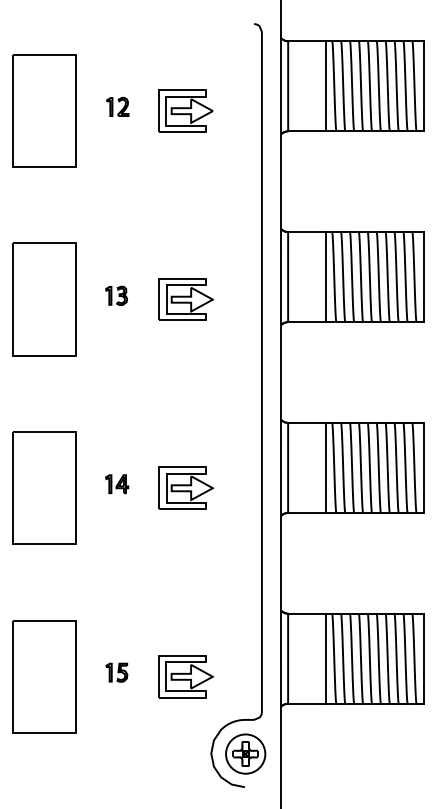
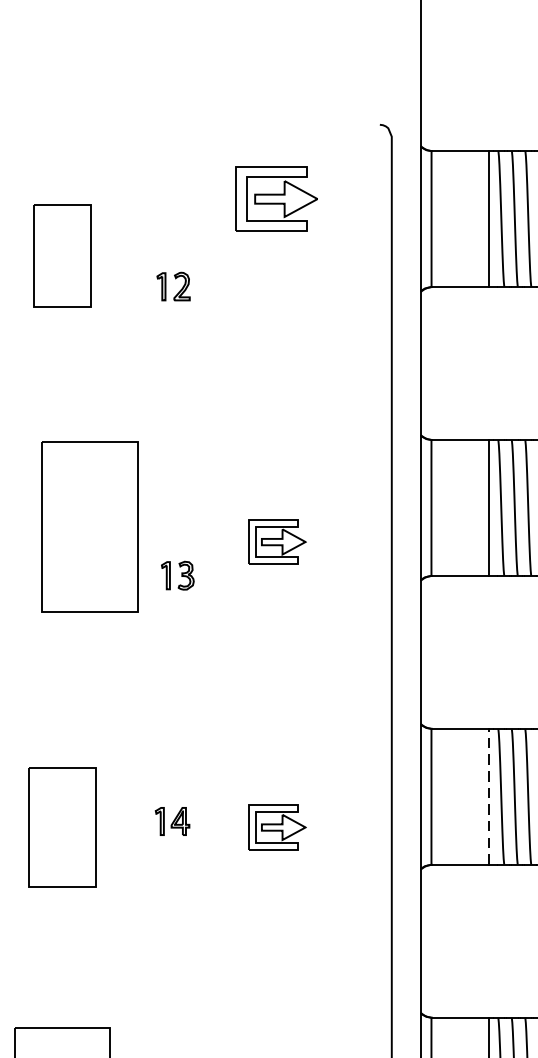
part: (117, 106) -> (173, 285), moved
part: (44, 110) -> (62, 255), size x0.6
part: (185, 110) -> (276, 198), moved
part: (116, 295) -> (177, 575), moved
part: (44, 299) -> (89, 526), moved
part: (186, 299) -> (277, 541), size x0.7
line: (326, 467) -> (489, 796), solid -> dashed
part: (44, 487) -> (62, 826), size x0.7
part: (186, 487) -> (277, 826), size x0.7

